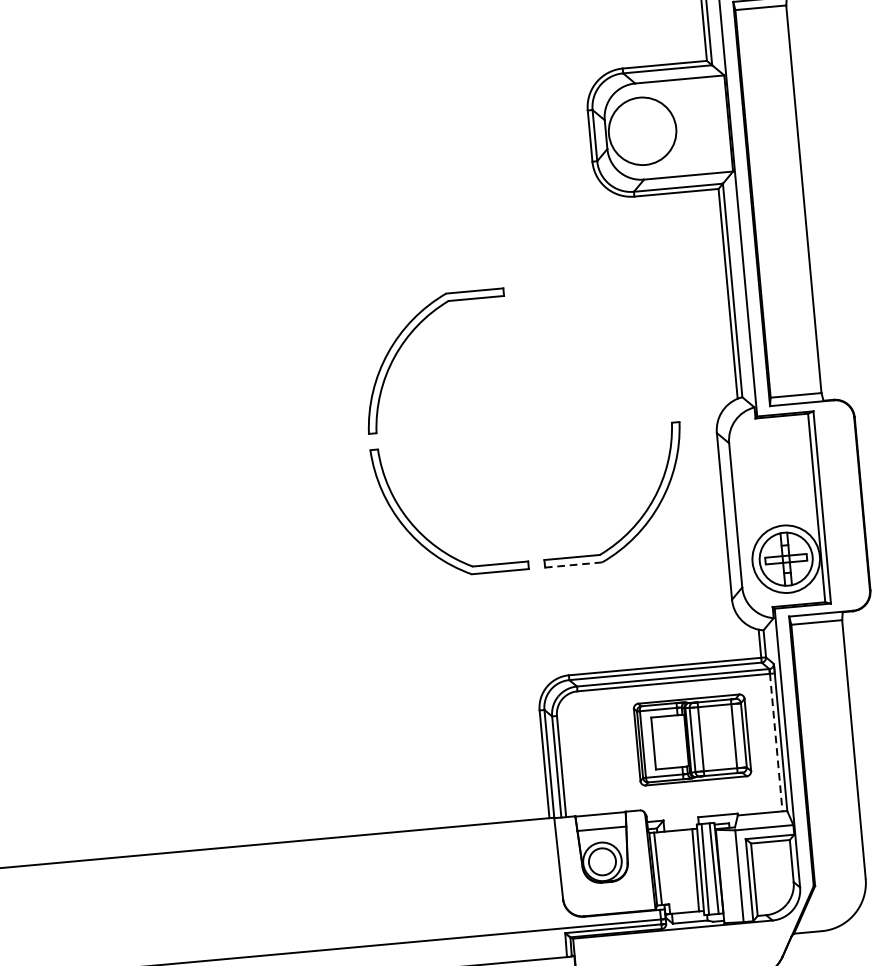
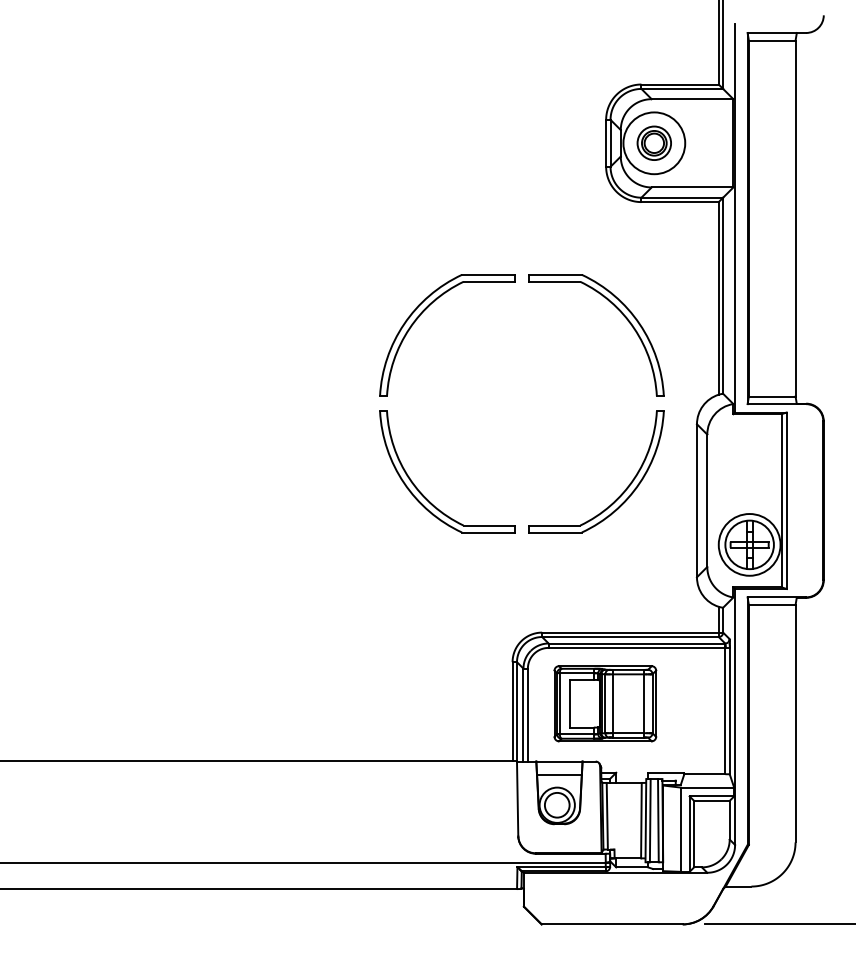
part: (641, 130) -> (653, 142), added
part: (626, 322) -> (623, 316), added
line: (573, 564) -> (555, 532), dashed -> solid
part: (692, 739) -> (605, 703), moved
line: (776, 743) -> (725, 711), dashed -> solid

